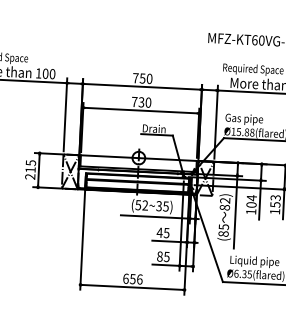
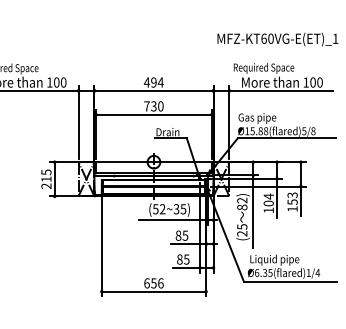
text: (142, 78) -> (153, 82), 750 -> 494
text: (159, 232) -> (178, 235), 45 -> 85
text: (223, 233) -> (242, 233), (85 -> (25

